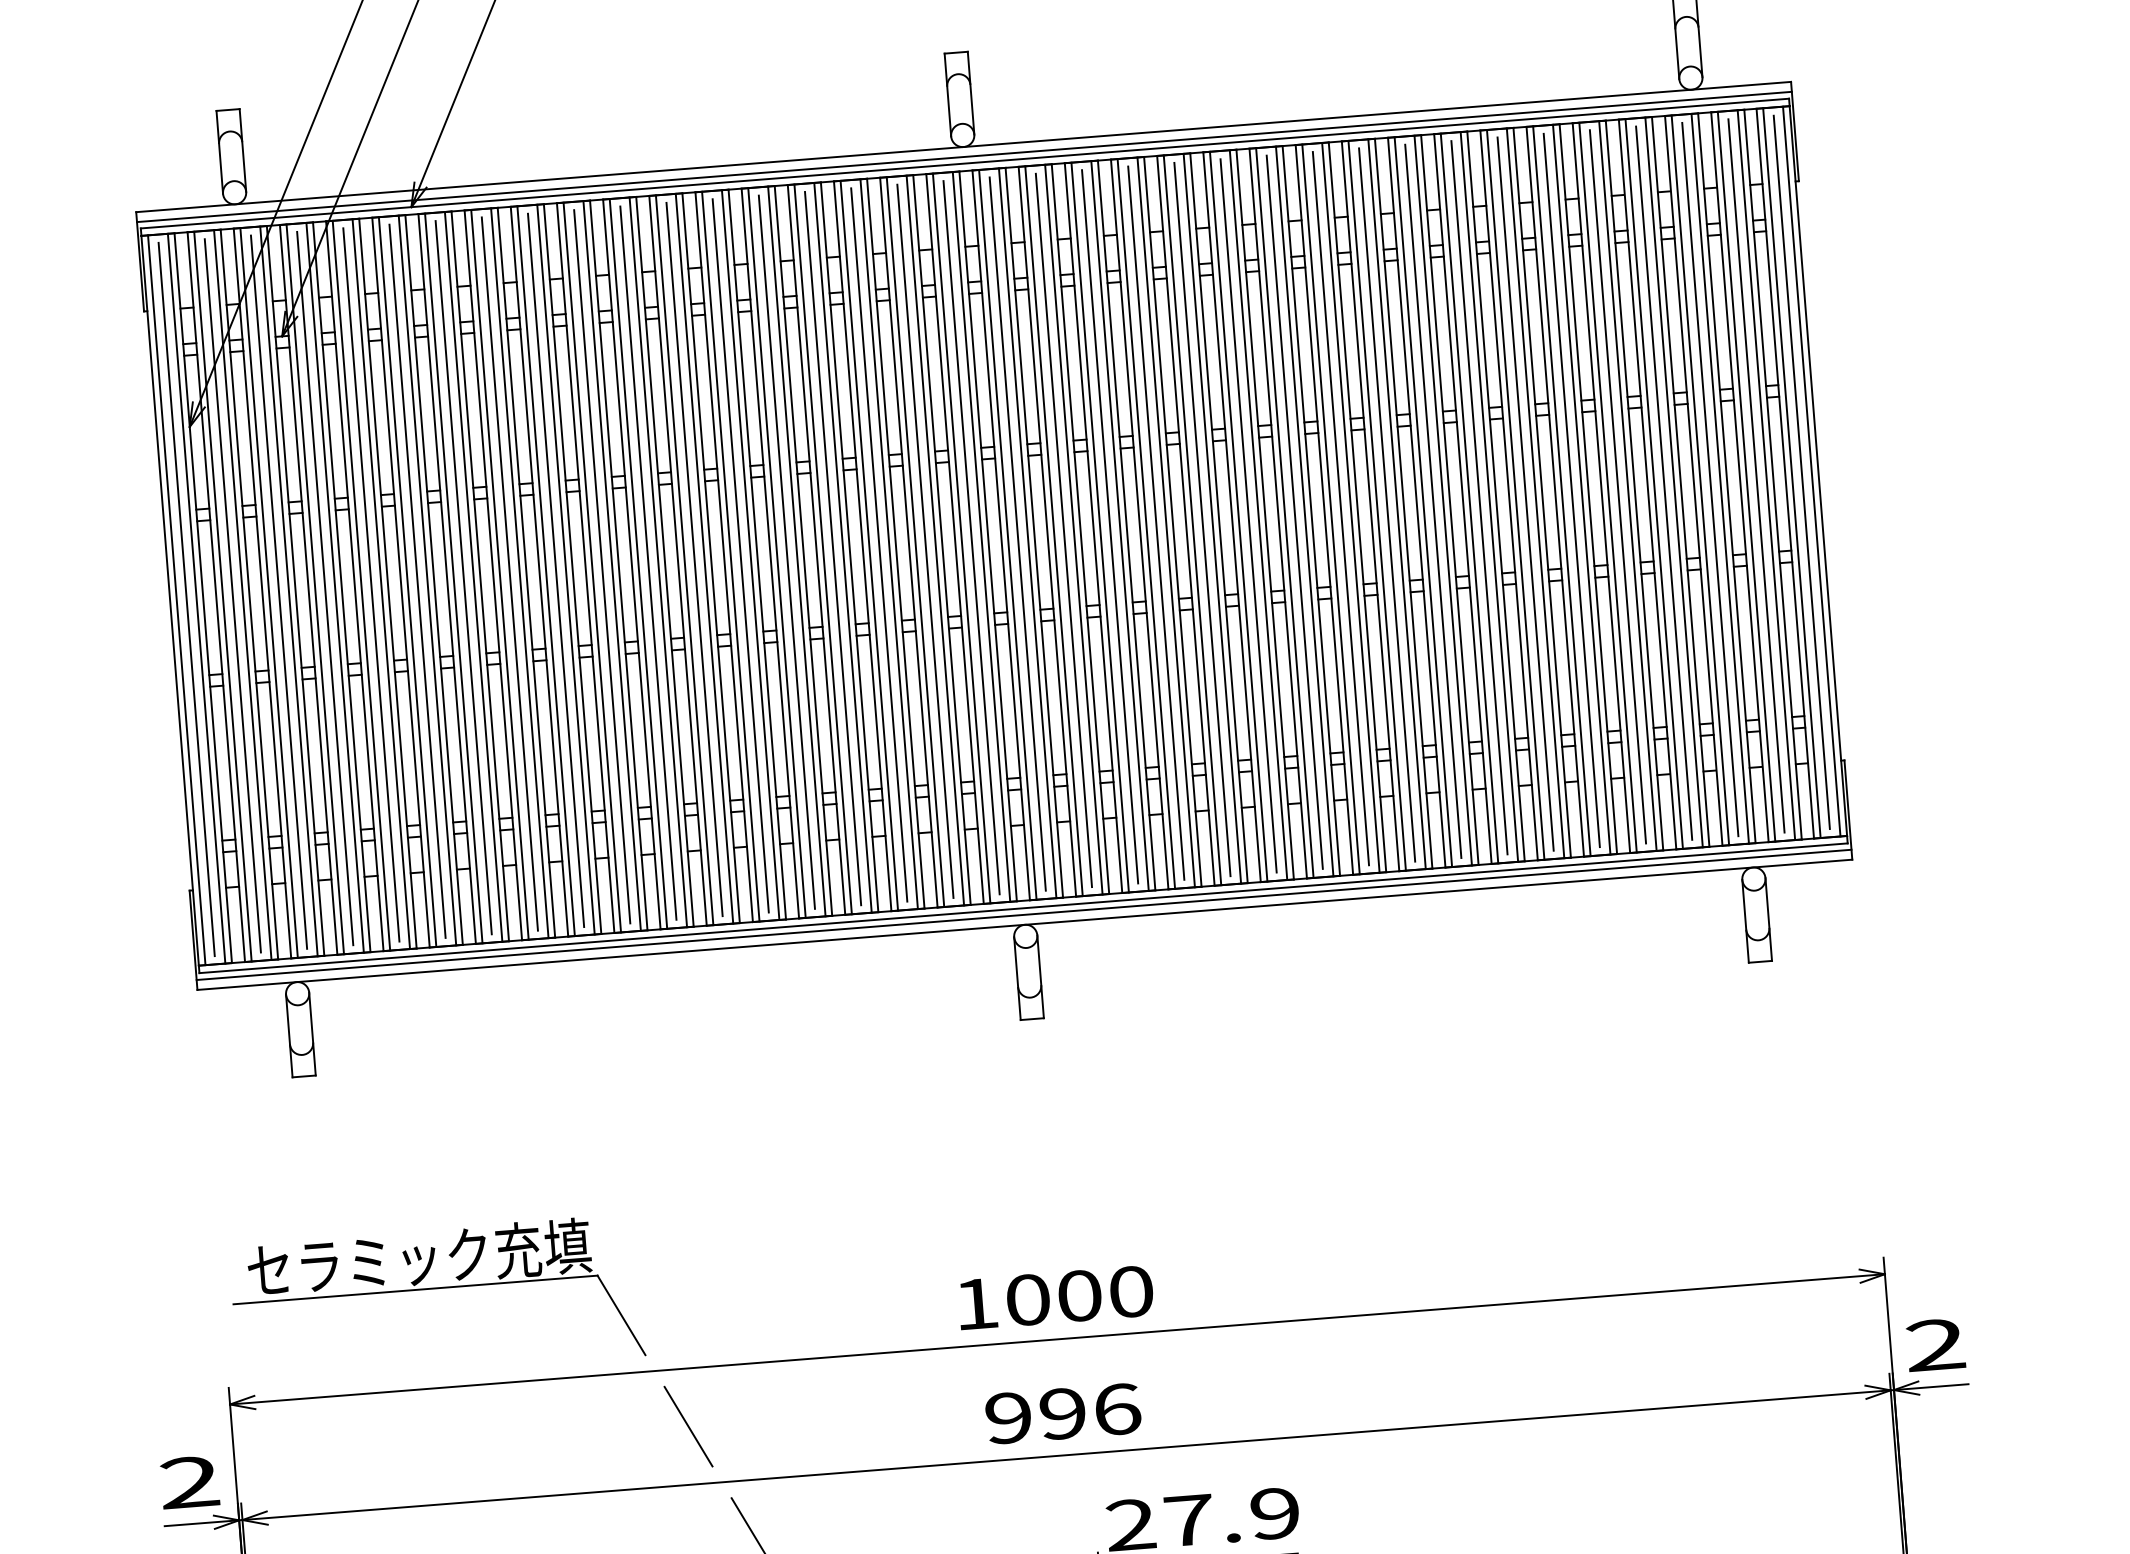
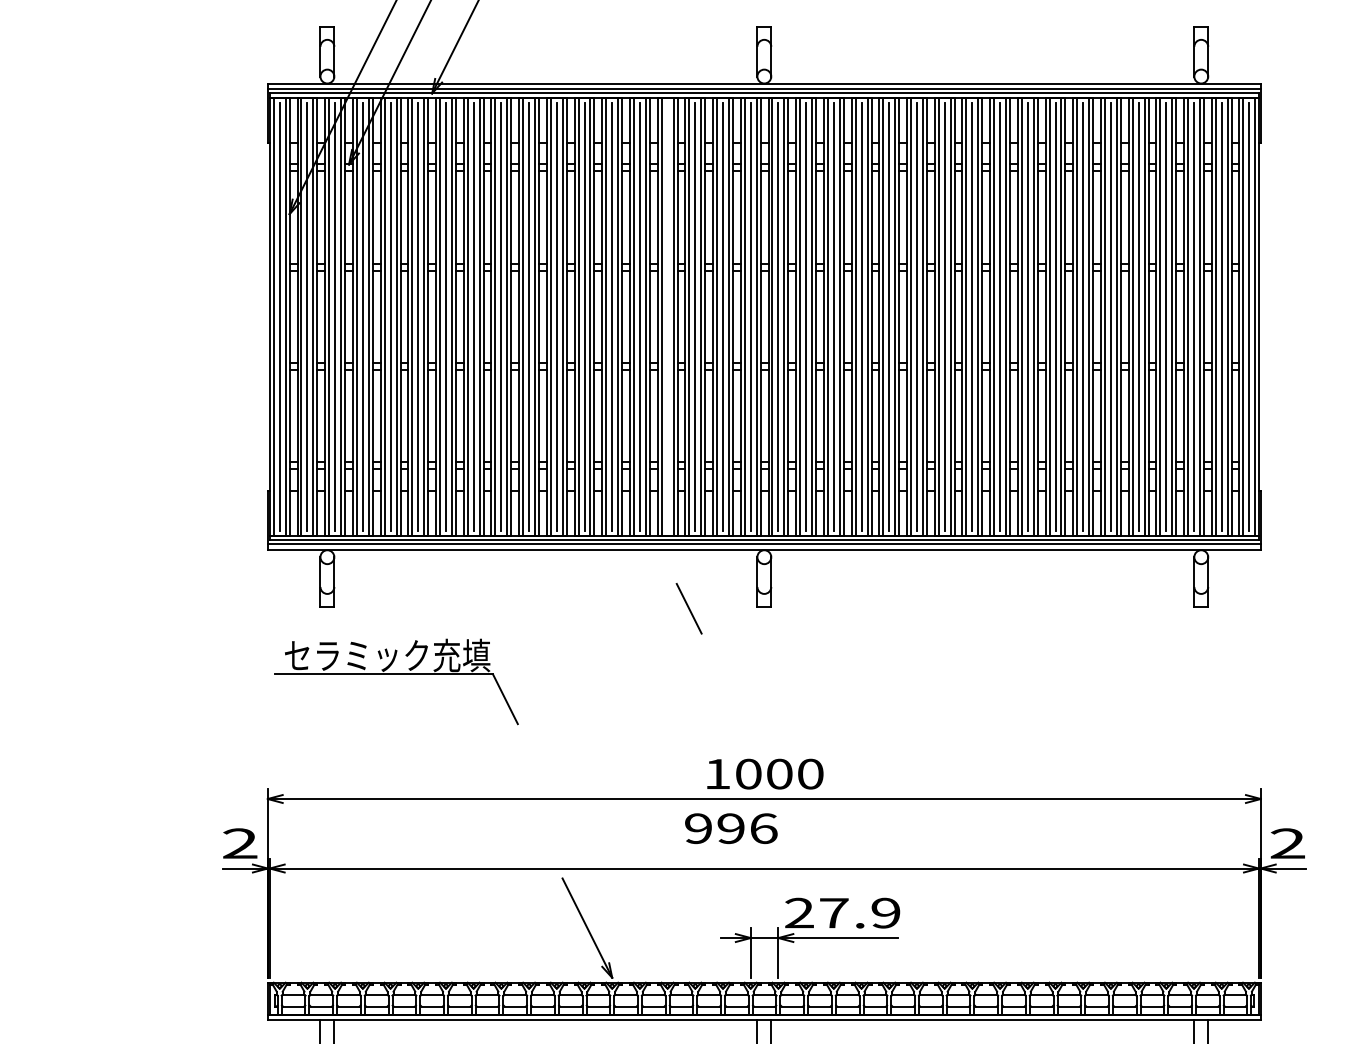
line: (832, 547) -> (667, 316), removed
part: (436, 1288) -> (396, 674), moved
text: (1063, 1413) -> (731, 828), moved
line: (687, 1426) -> (688, 608), moved

